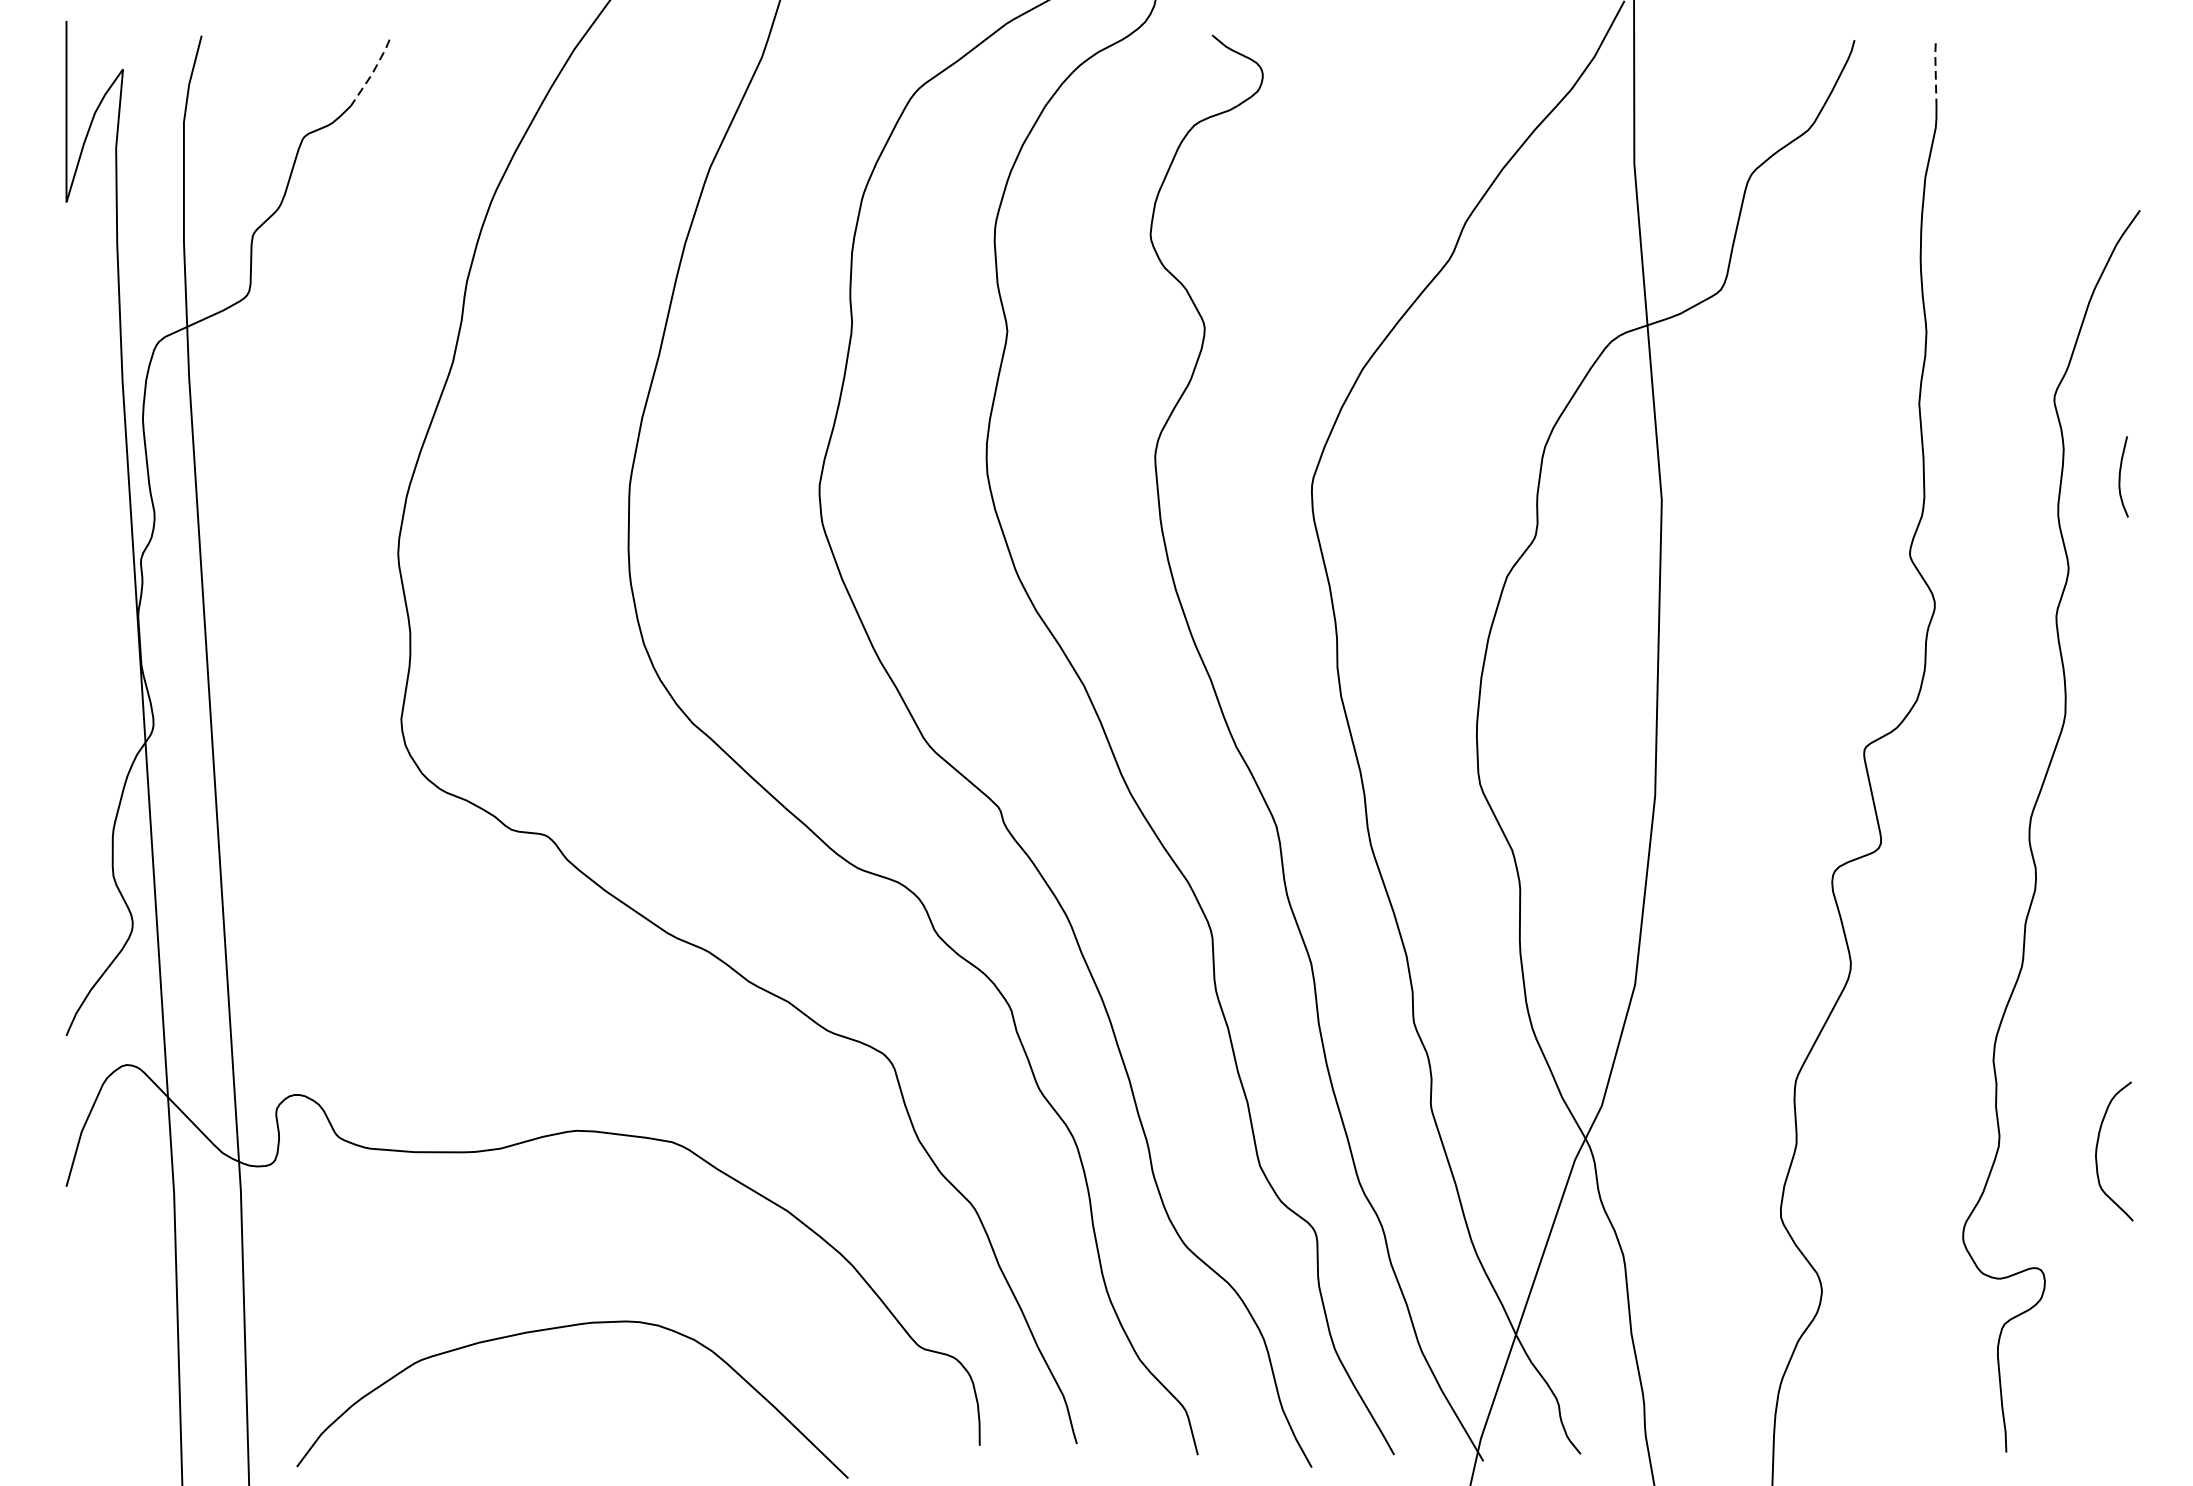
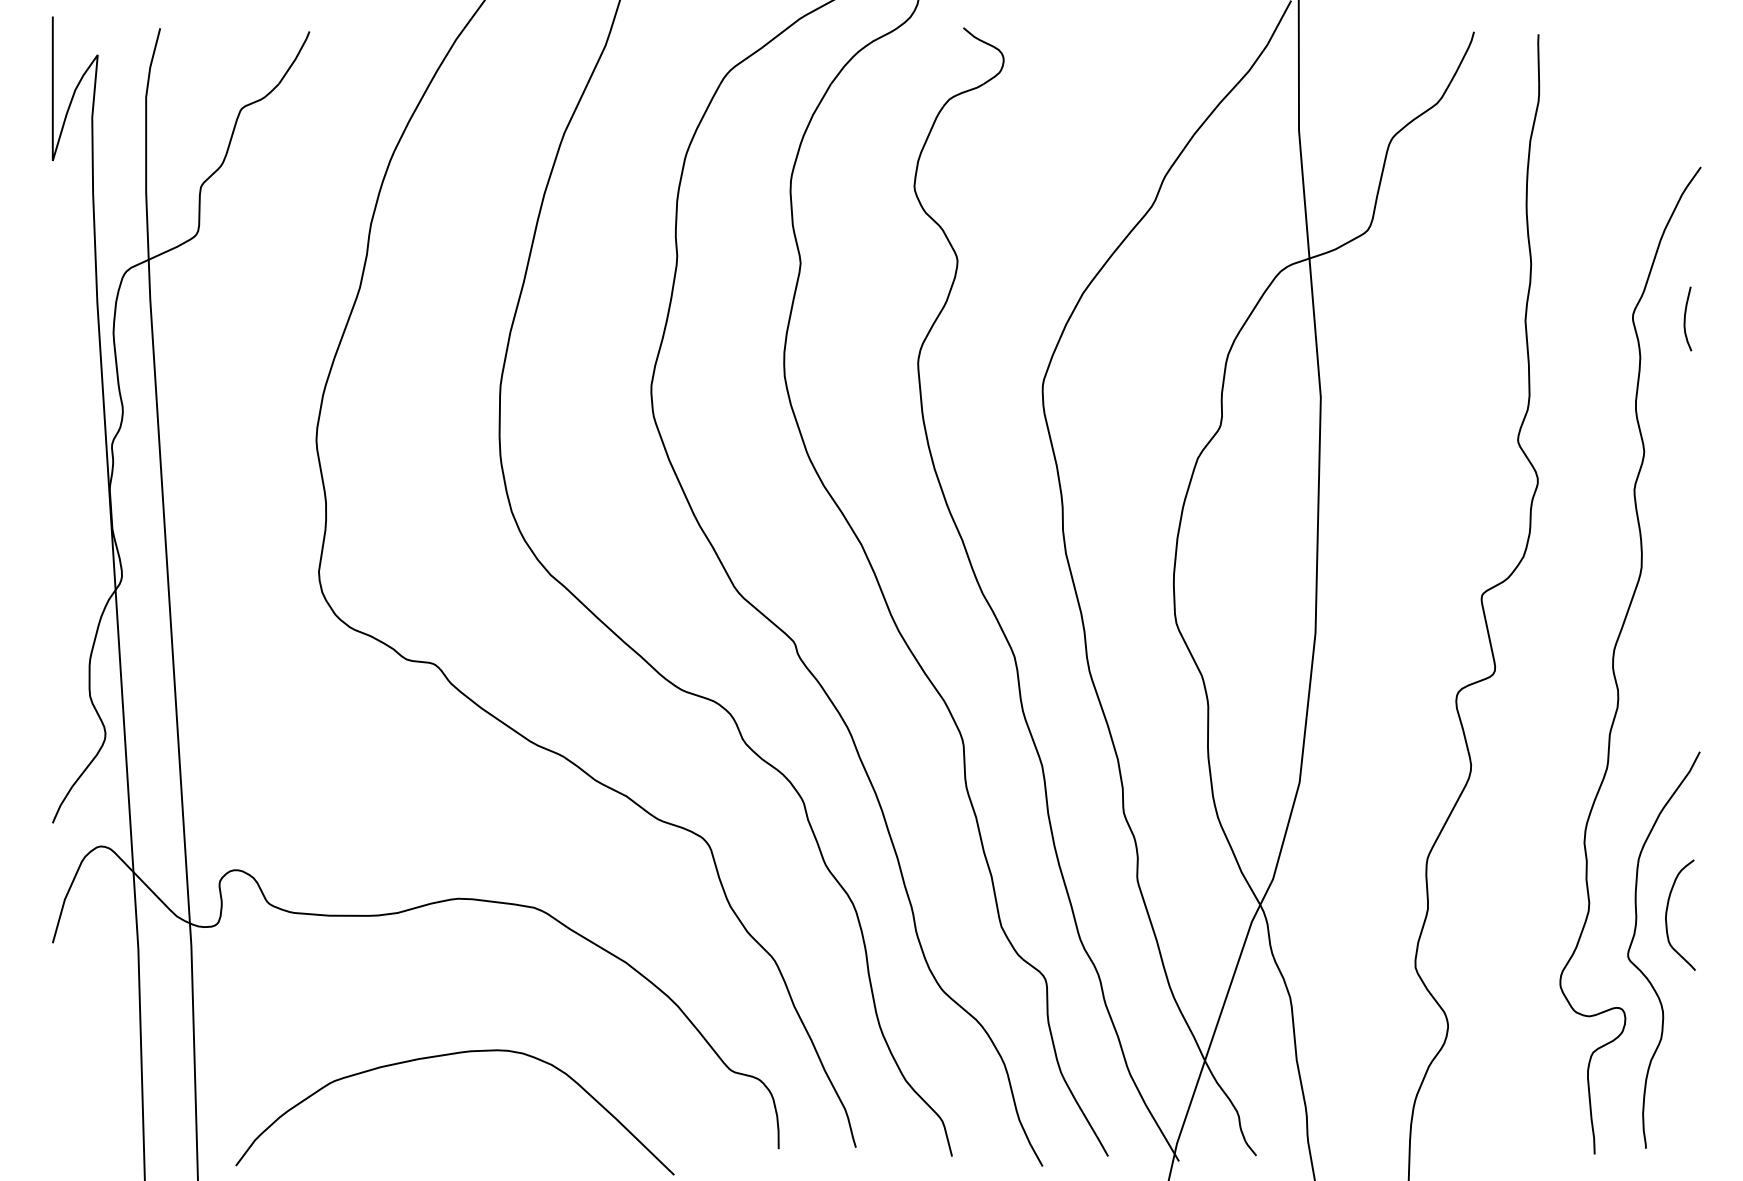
line: (373, 73) -> (296, 58), dashed -> solid
line: (1935, 73) -> (1538, 58), dashed -> solid
curve: (2120, 476) -> (1685, 318), moved
curve: (2065, 1221) -> (1641, 970), added

